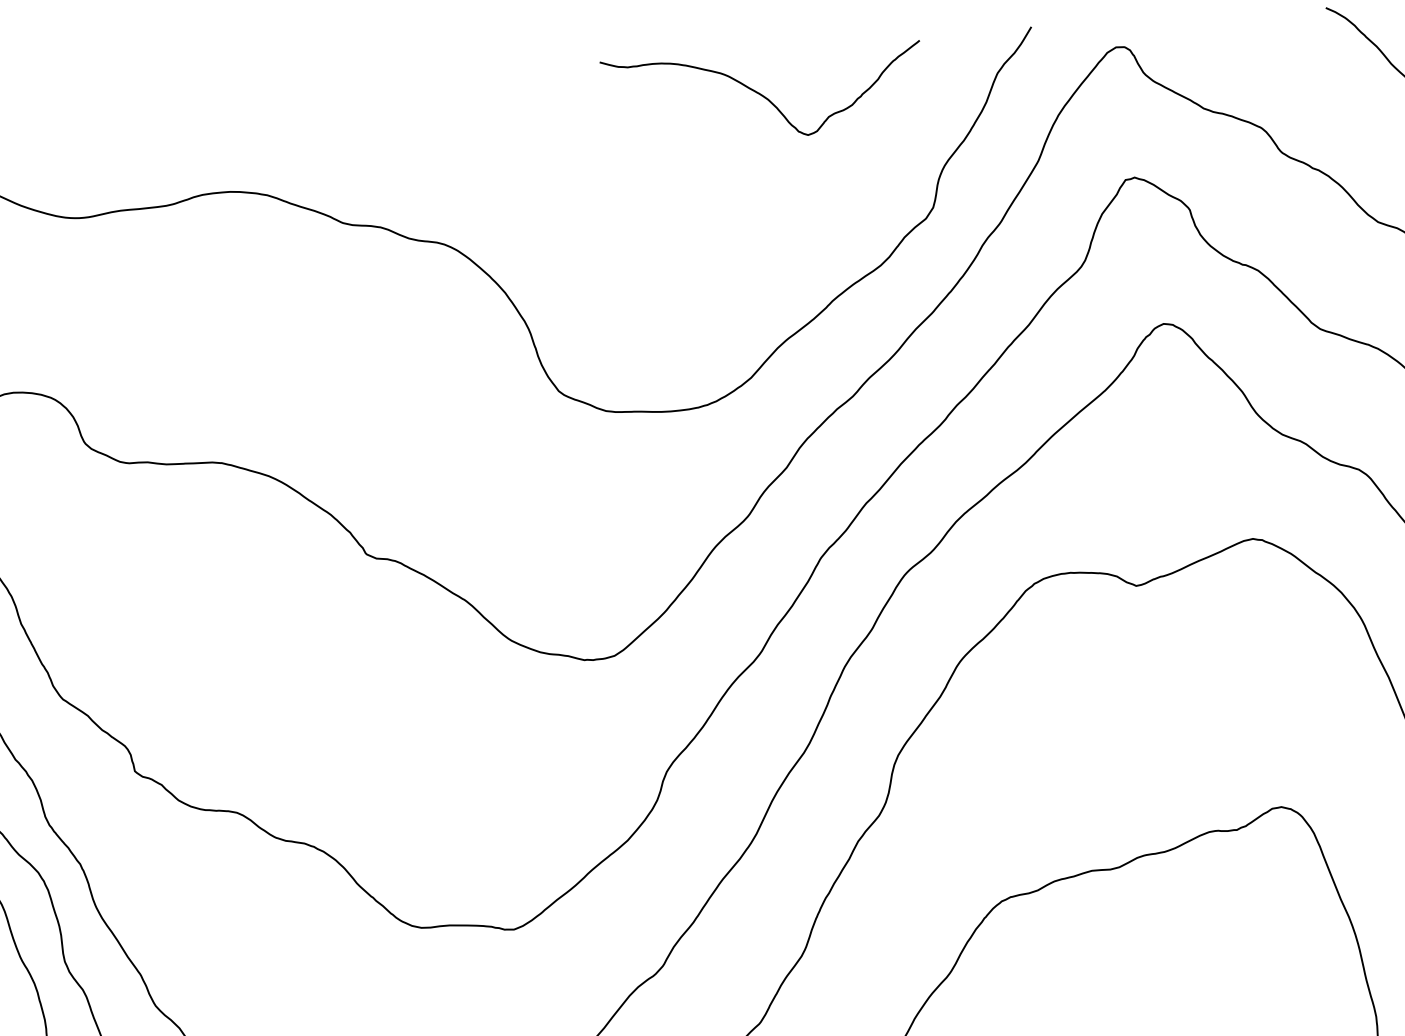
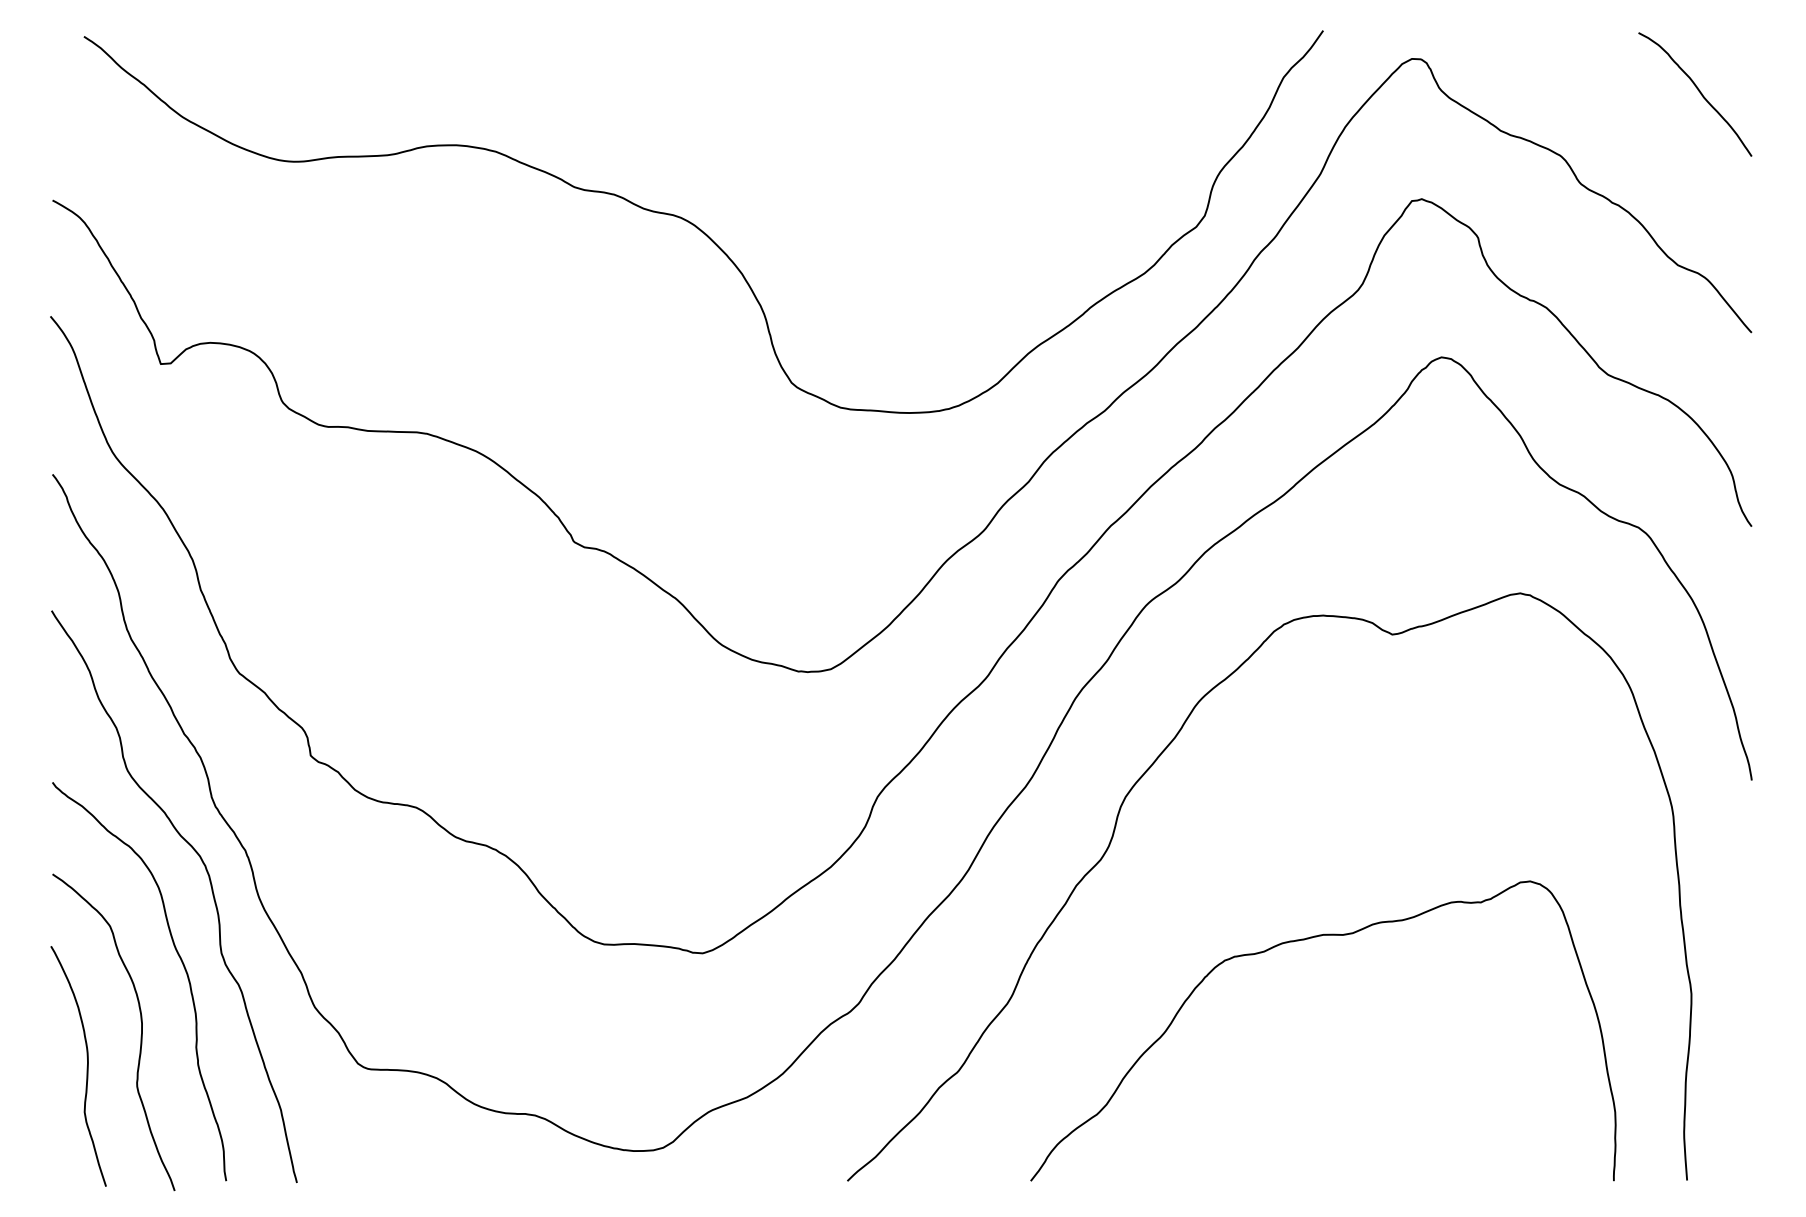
curve: (761, 93) -> (1030, 81), removed

